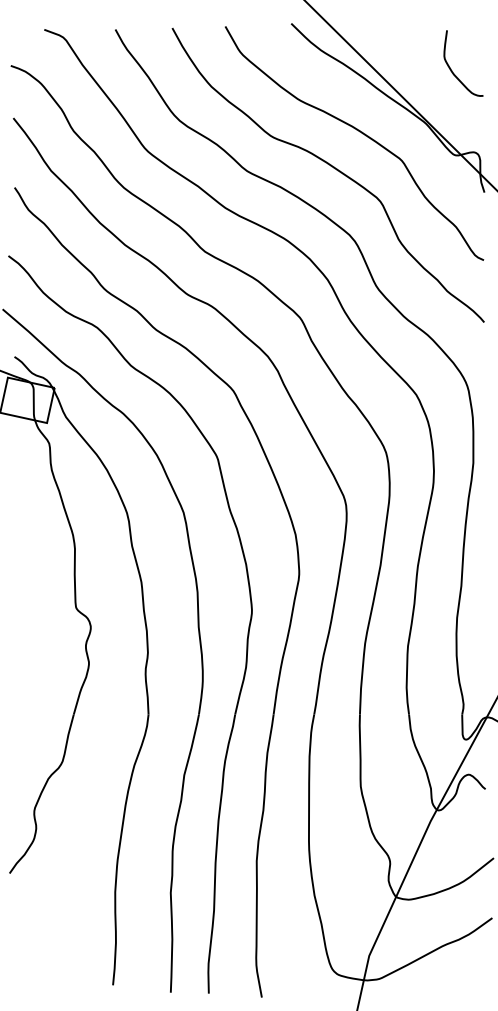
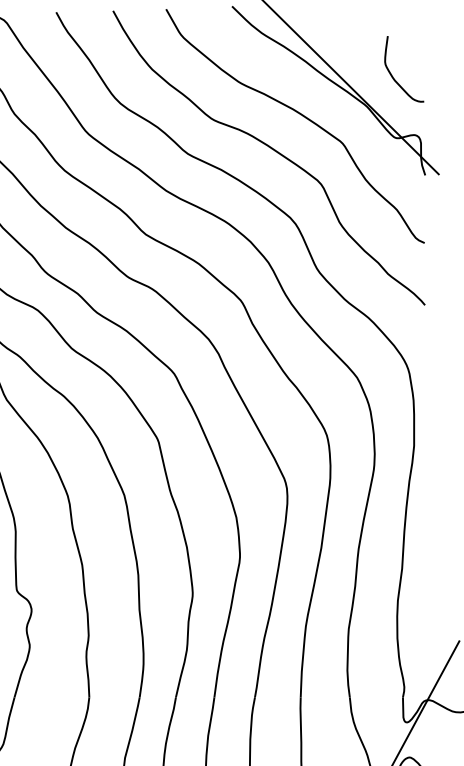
curve: (451, 68) -> (392, 74), moved

